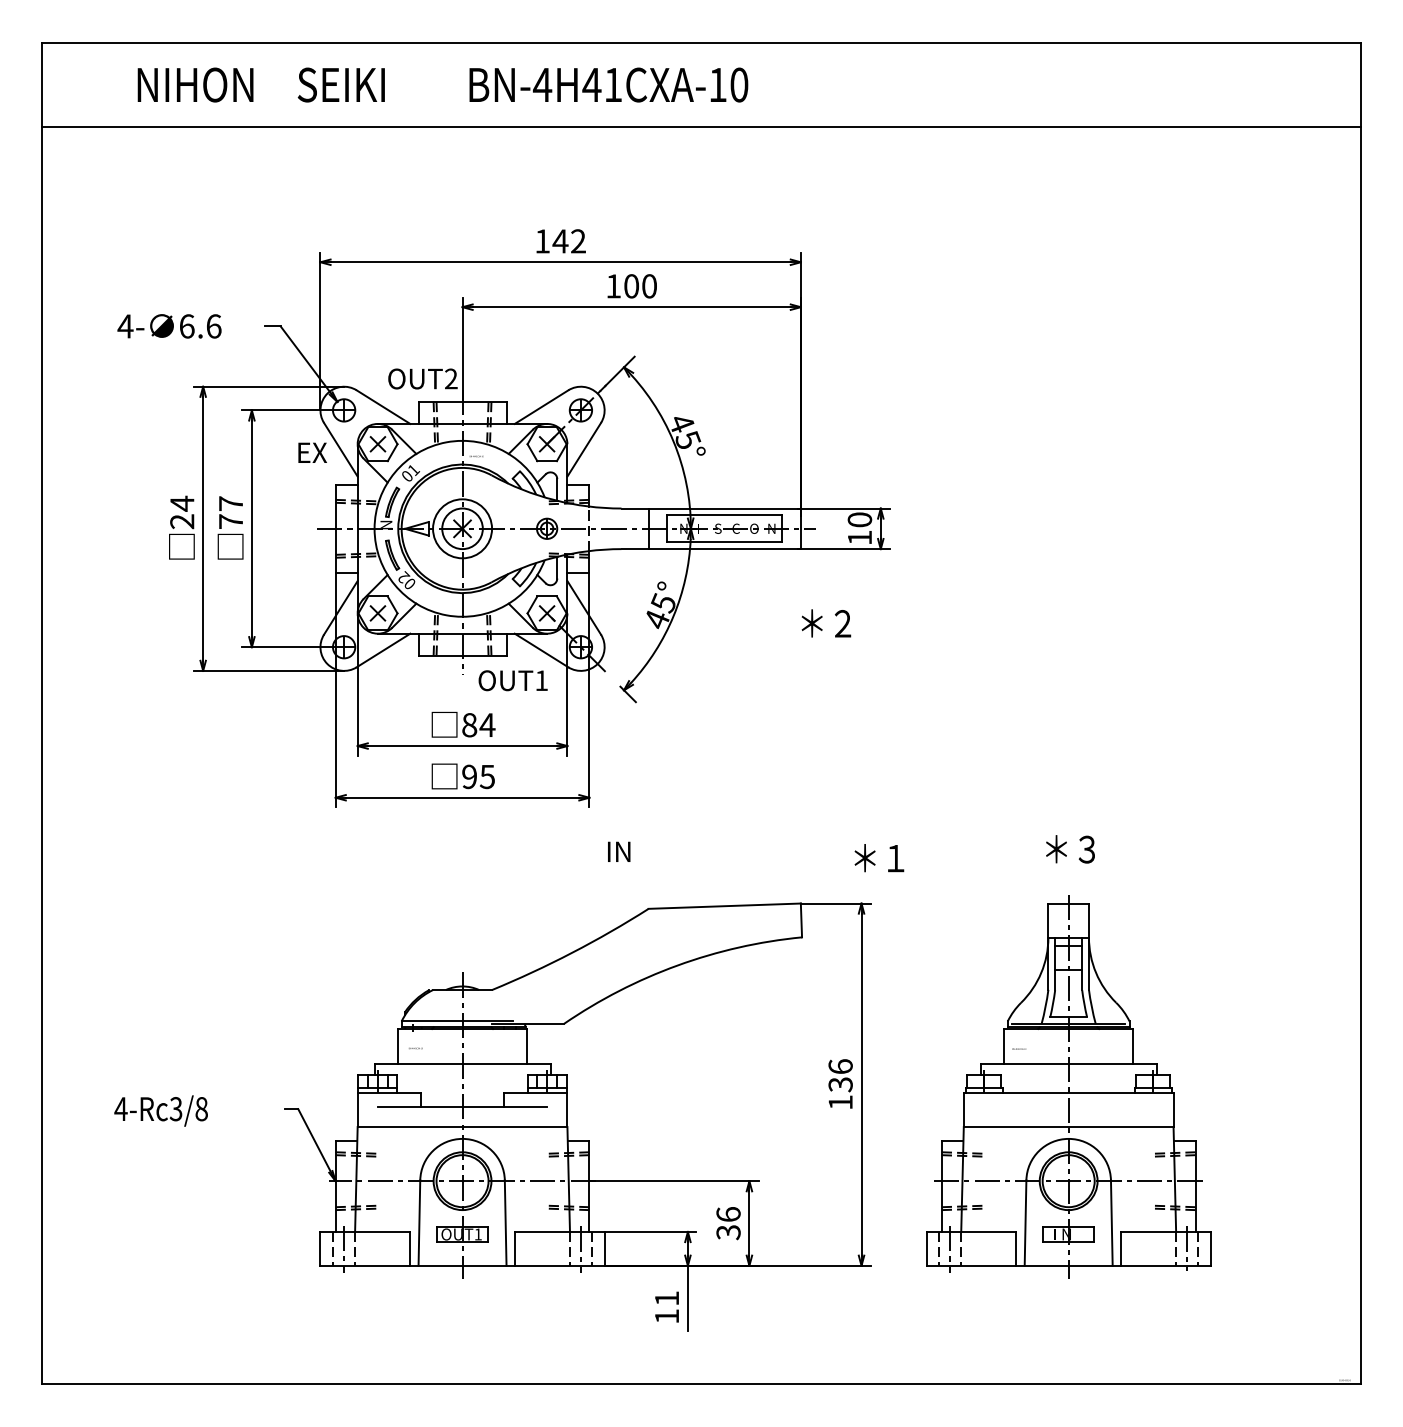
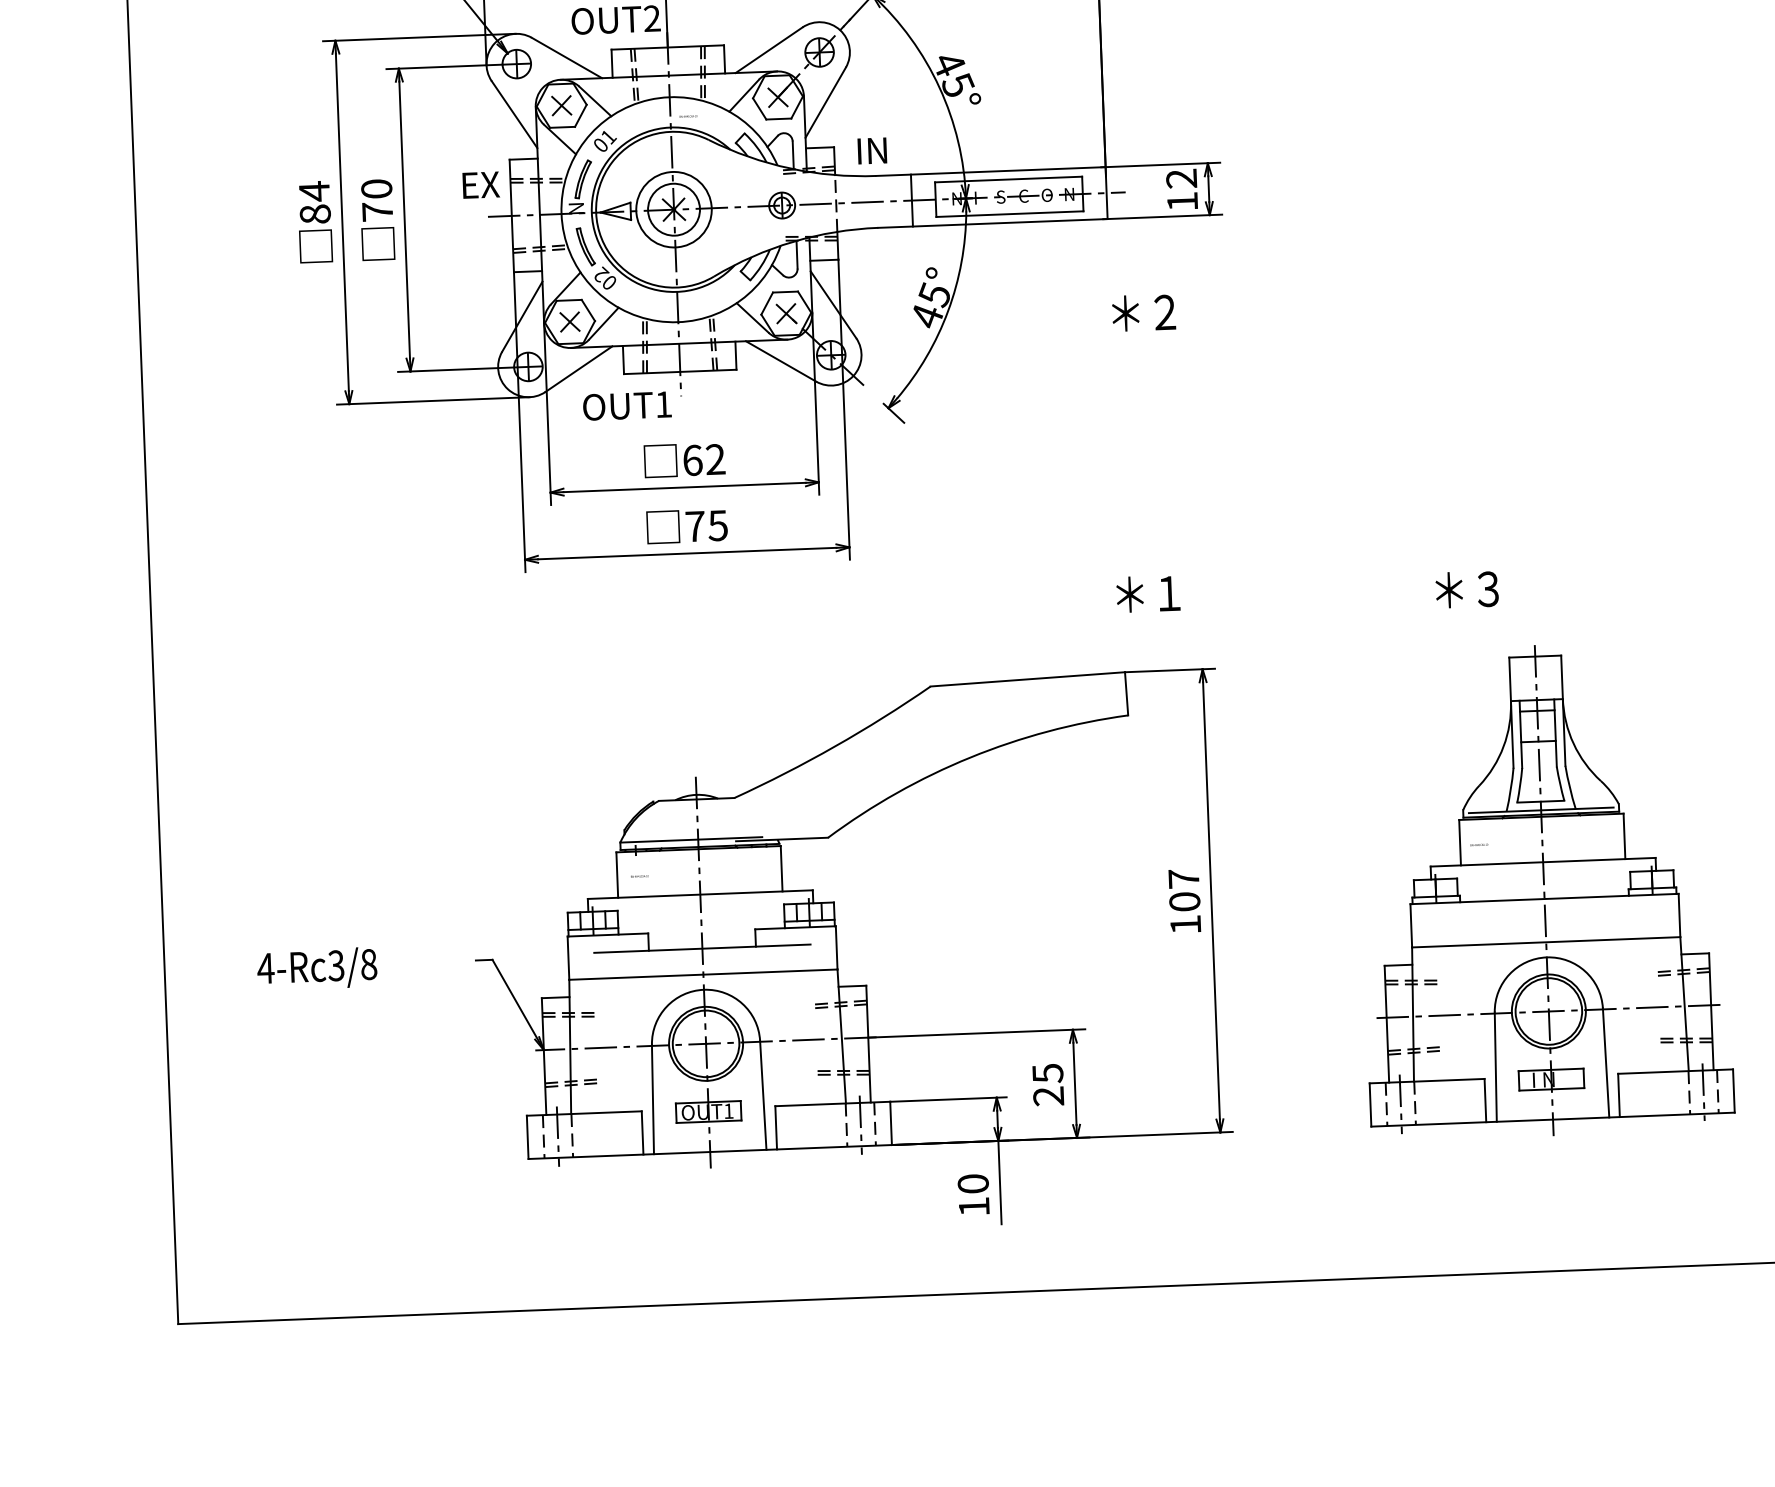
text: (312, 452) -> (480, 184), moved
text: (230, 503) -> (376, 188), 77 -> 70
text: (859, 519) -> (1181, 178), 10 -> 12
text: (182, 521) -> (315, 214), 24 -> 84
text: (512, 680) -> (626, 405), moved
text: (478, 725) -> (704, 460), 84 -> 62
text: (469, 776) -> (695, 526), 95 -> 75
text: (619, 851) -> (872, 150), moved
text: (879, 858) -> (1148, 594), moved
text: (840, 1075) -> (1184, 890), 136 -> 107
part: (1068, 1086) -> (1543, 890), moved
text: (728, 1223) -> (1048, 1084), 36 -> 25
text: (666, 1298) -> (972, 1183), 11 -> 10

